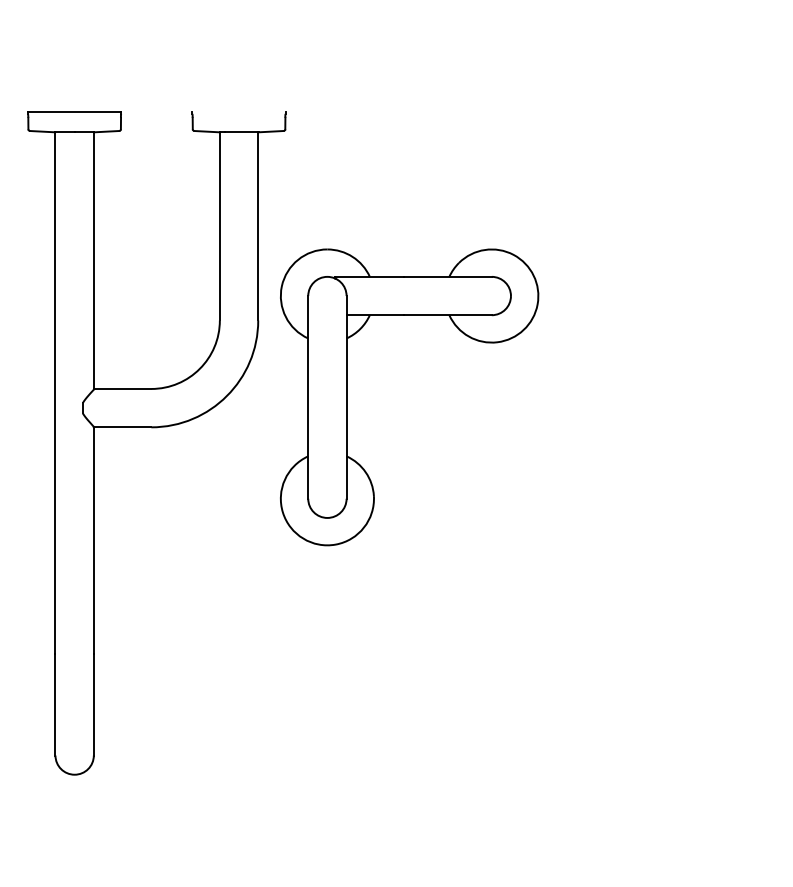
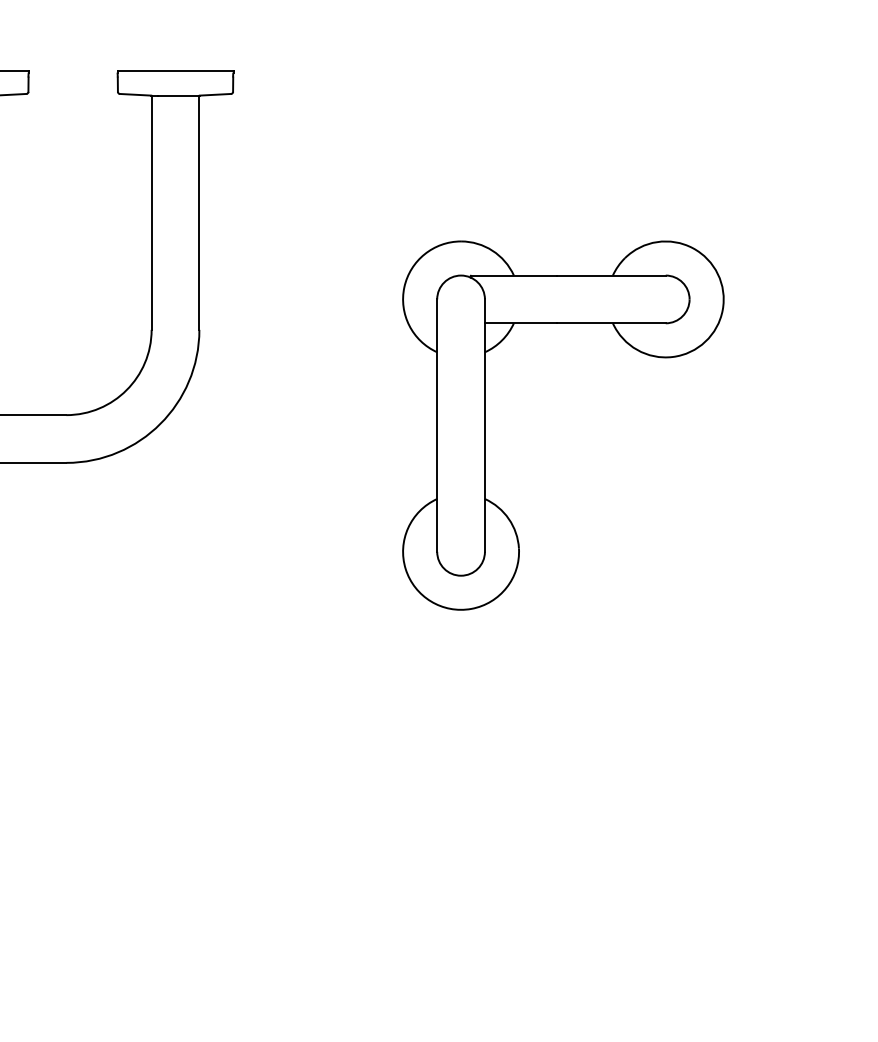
line: (238, 112) -> (174, 70), added
part: (347, 397) -> (486, 425), moved

